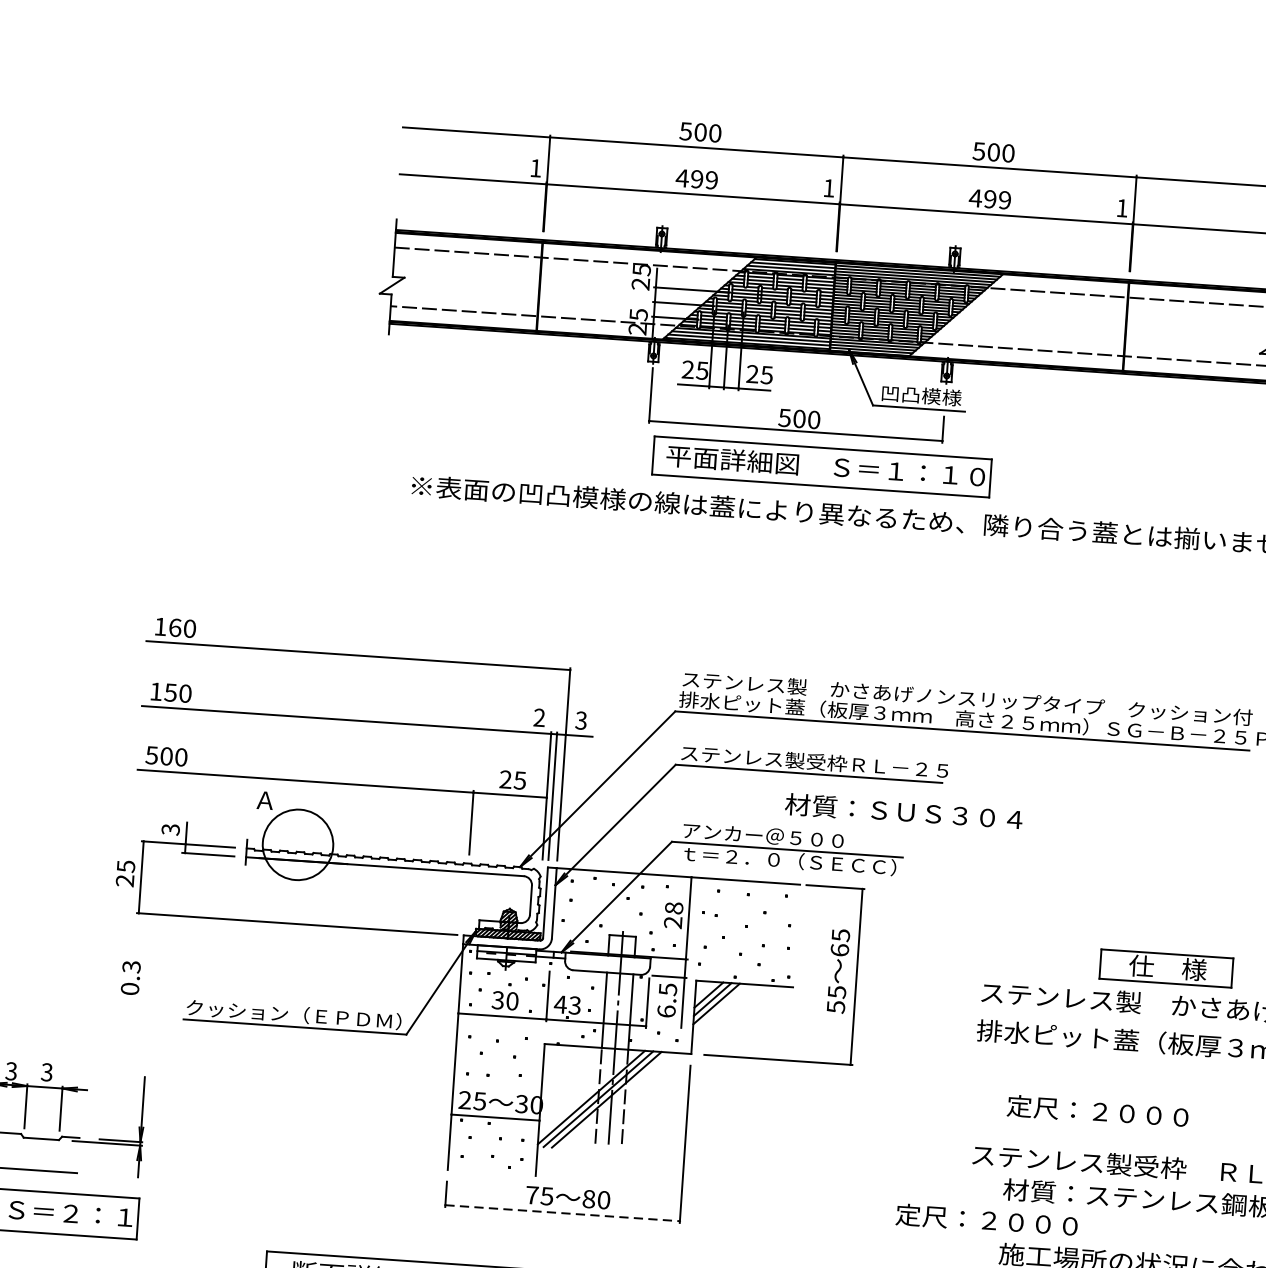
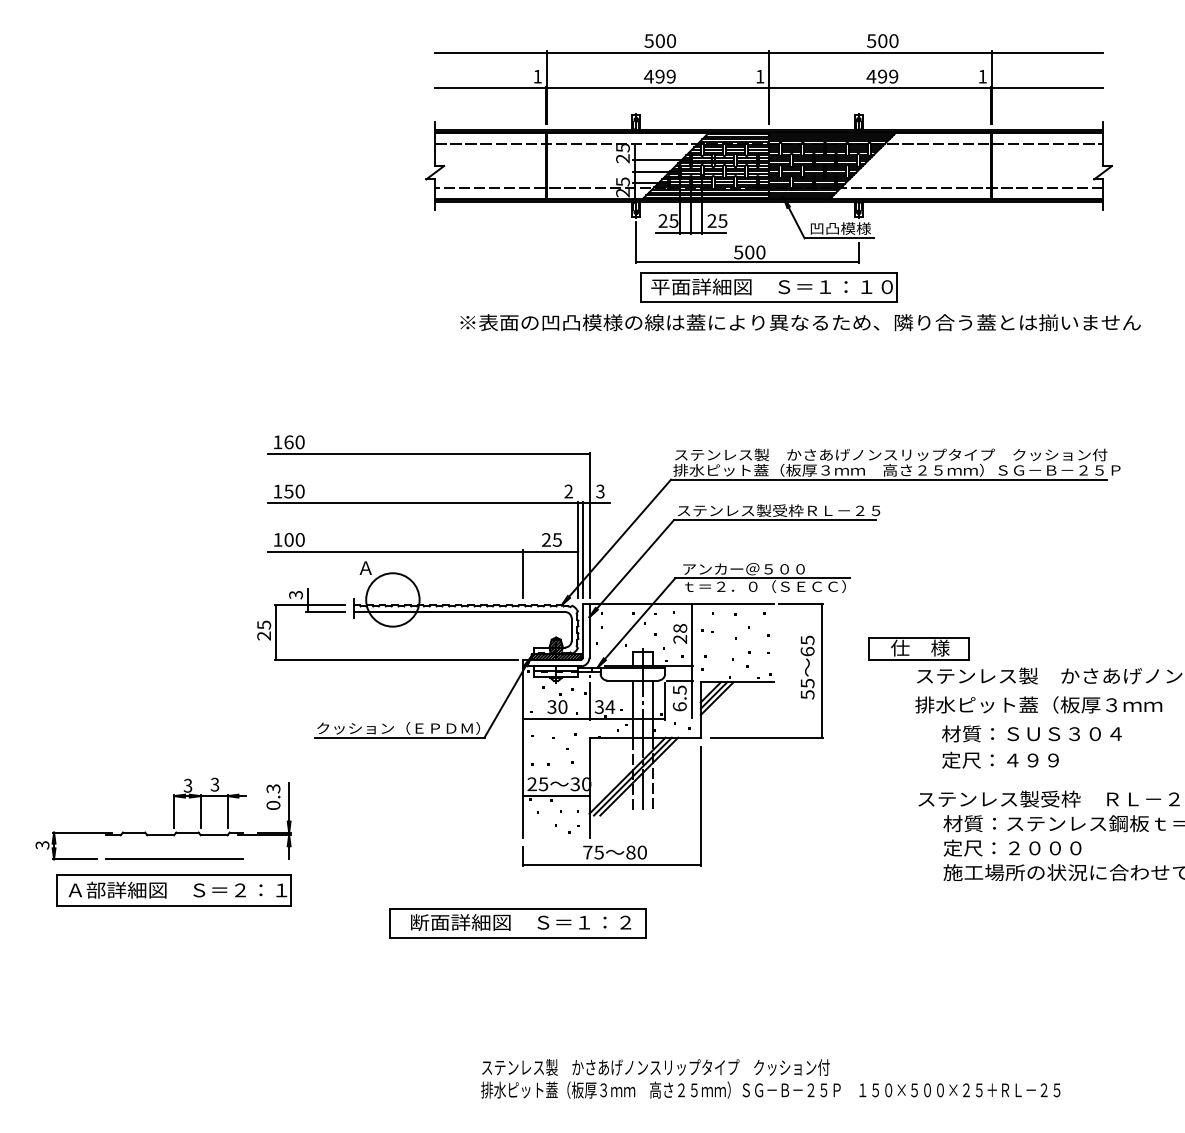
text: (151, 754) -> (277, 539), 500 -> 100
text: (903, 811) -> (1031, 733), moved
part: (1165, 968) -> (918, 648), moved
text: (130, 977) -> (273, 796), moved
text: (567, 1005) -> (604, 707), 43 -> 34
text: (1140, 1114) -> (1043, 760), 定尺：２０００ -> 定尺：４９９
line: (562, 1213) -> (611, 864), dashed -> solid
text: (986, 1219) -> (1012, 847), moved

